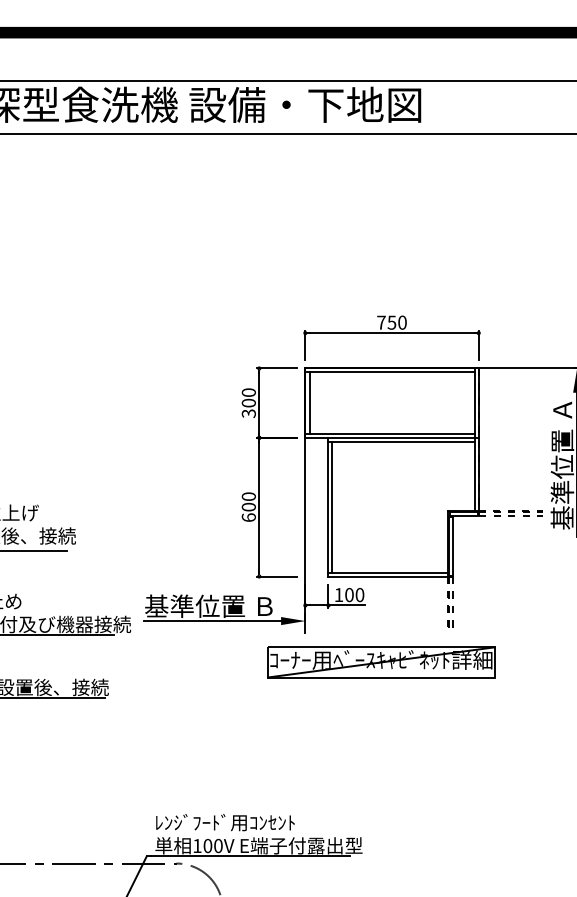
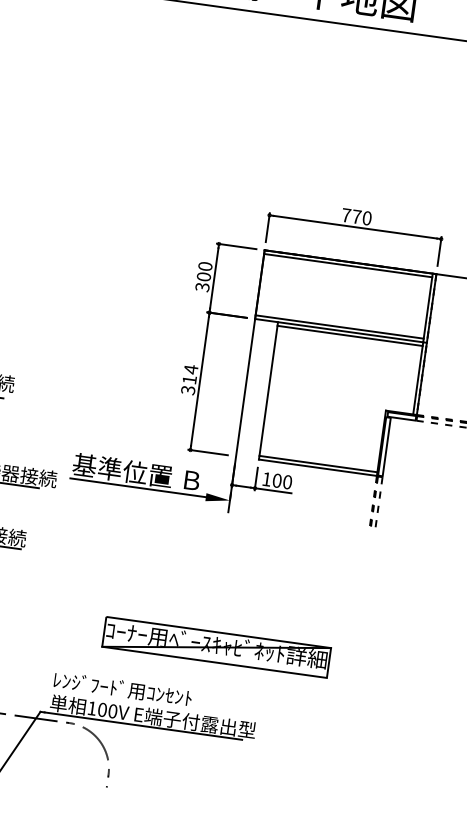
text: (391, 322) -> (356, 216), 750 -> 770
line: (309, 403) -> (263, 285), removed
line: (332, 506) -> (272, 390), removed
text: (248, 507) -> (189, 380), 600 -> 314
part: (381, 662) -> (216, 647), moved

